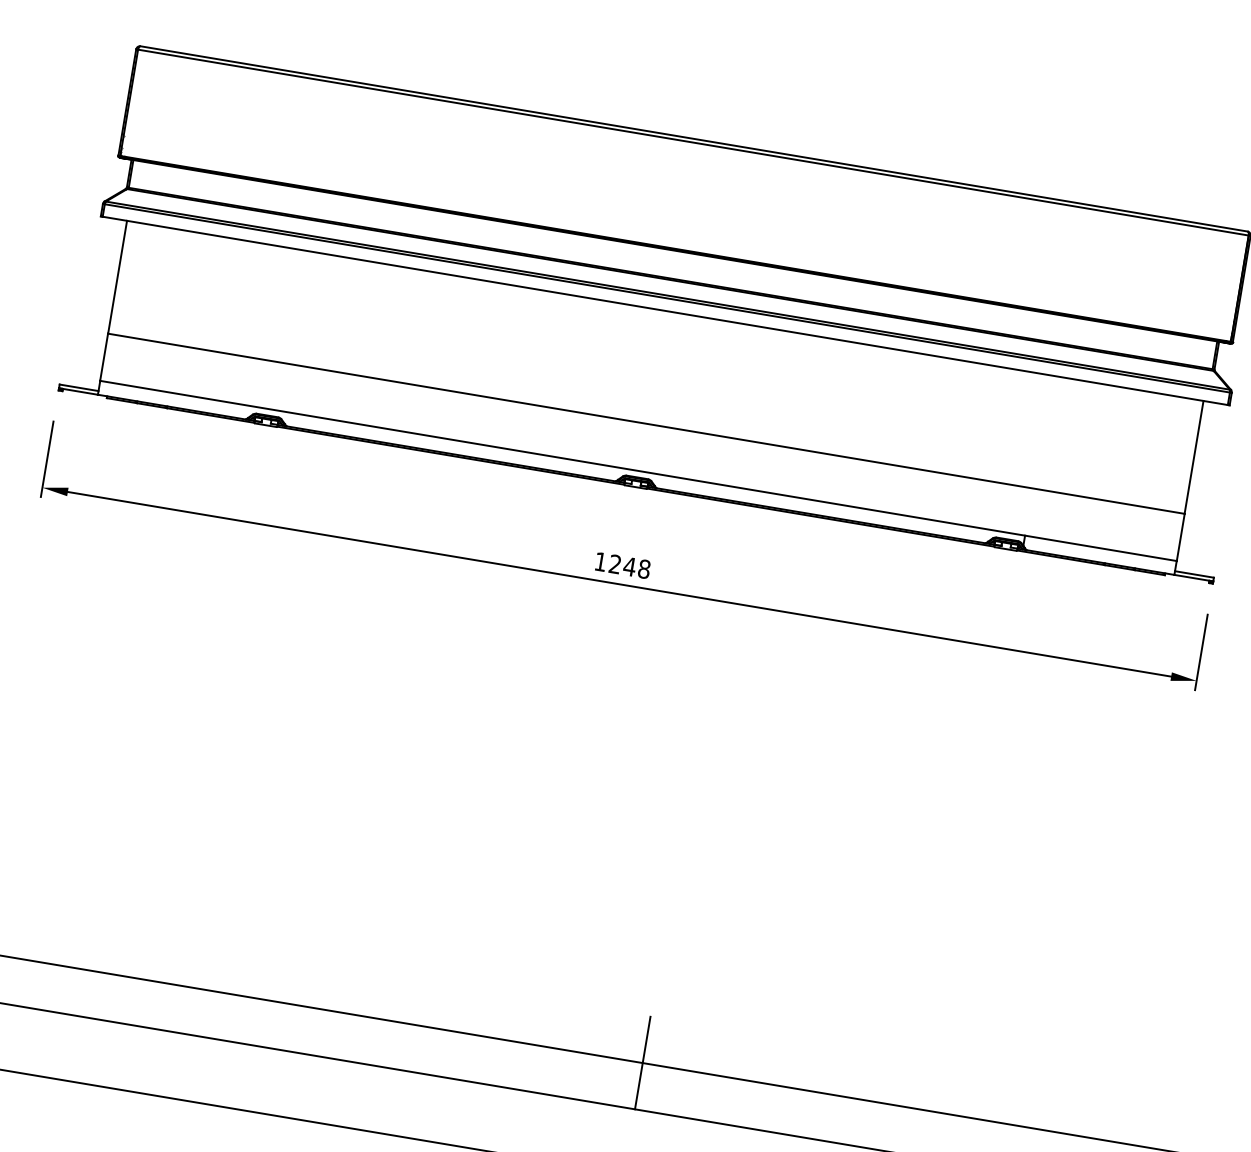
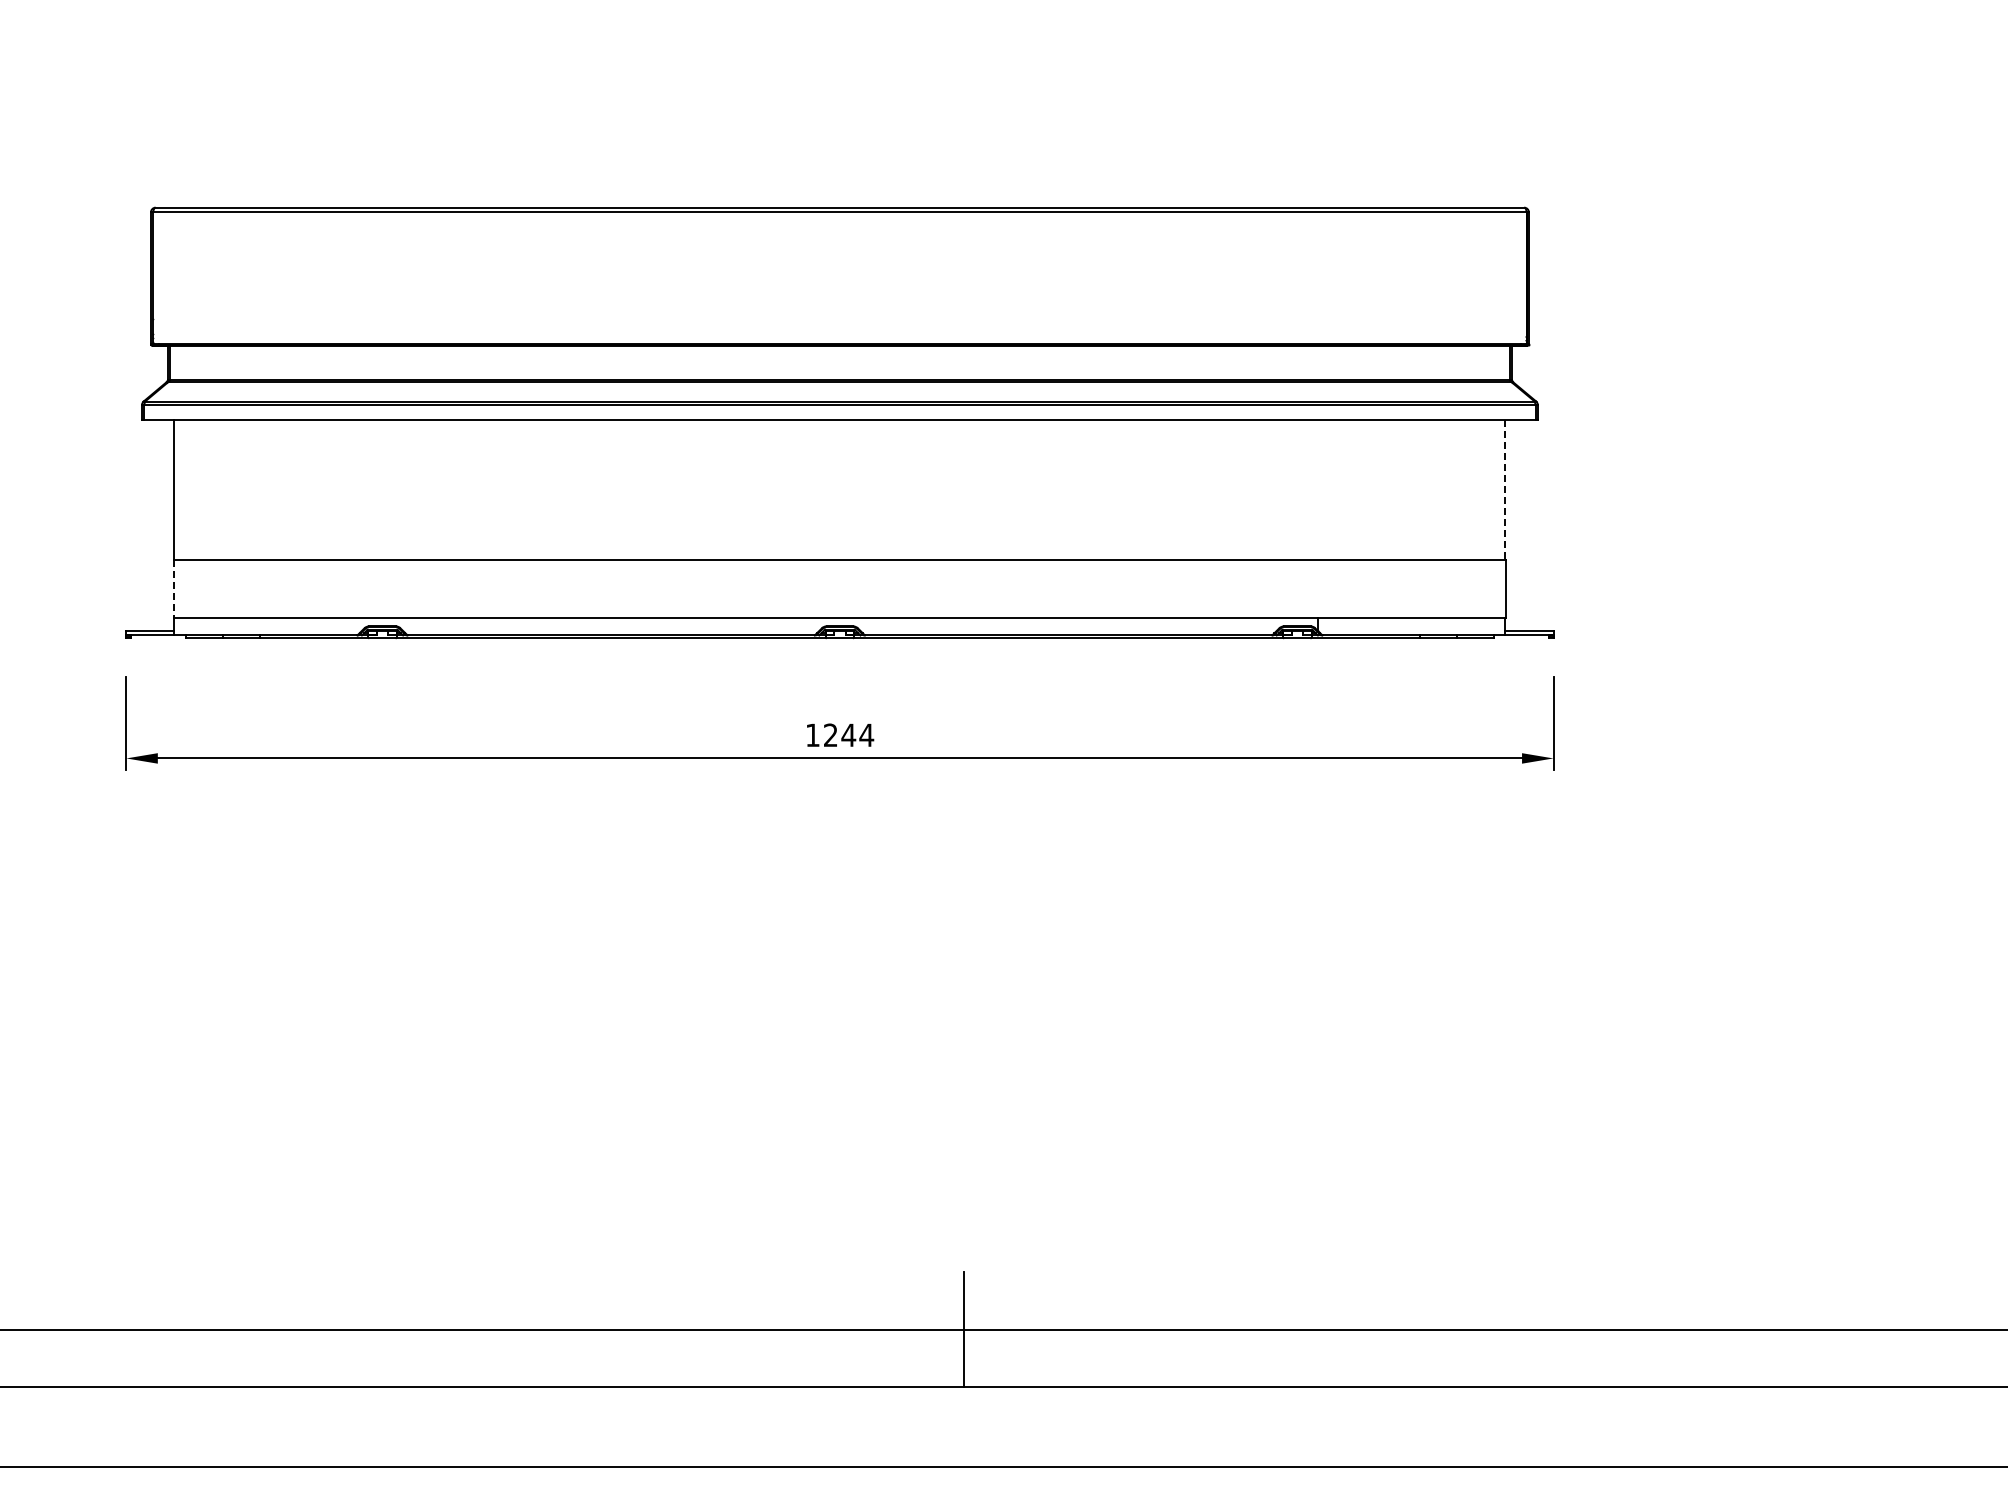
line: (104, 357) -> (174, 589), solid -> dashed
line: (1194, 457) -> (1505, 490), solid -> dashed
text: (644, 569) -> (866, 735), 1248 -> 1244

